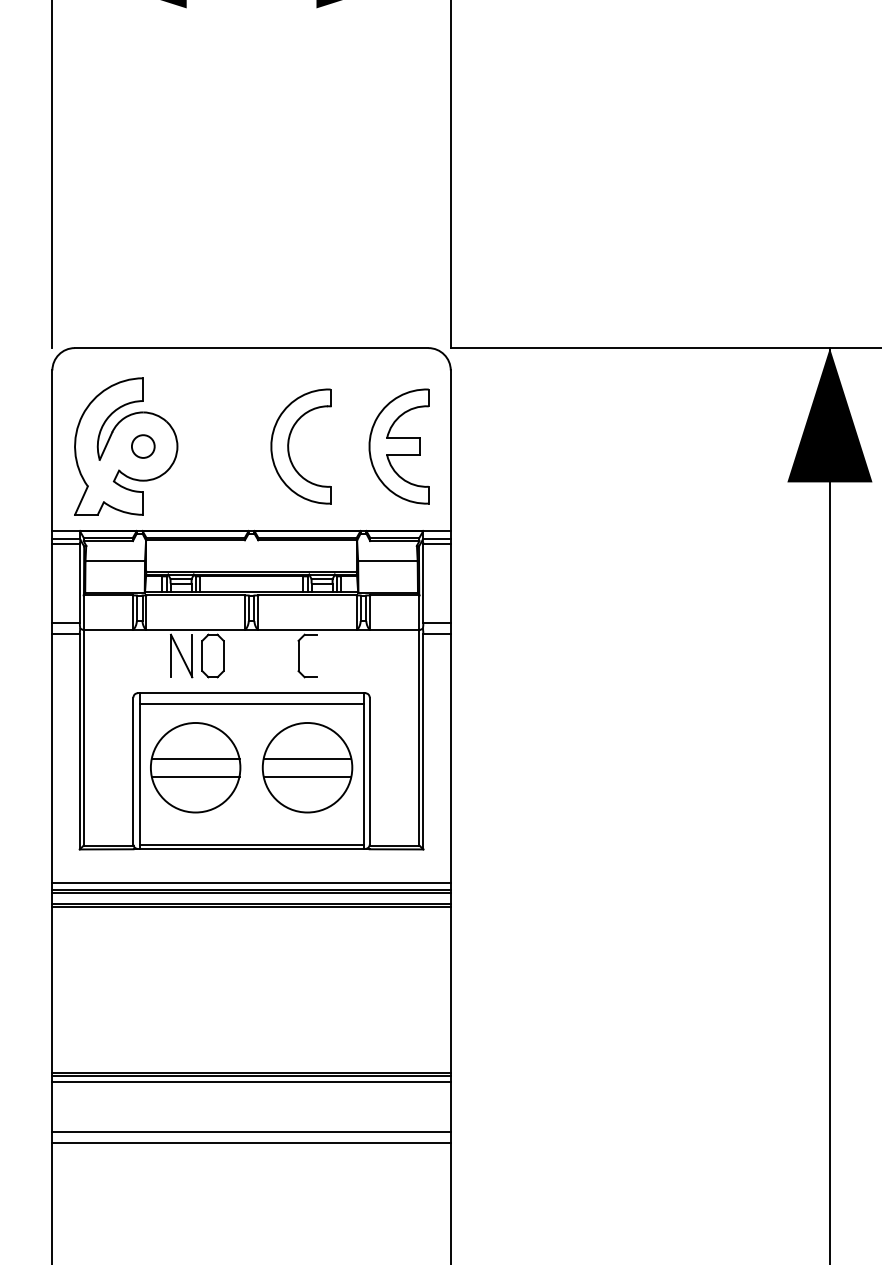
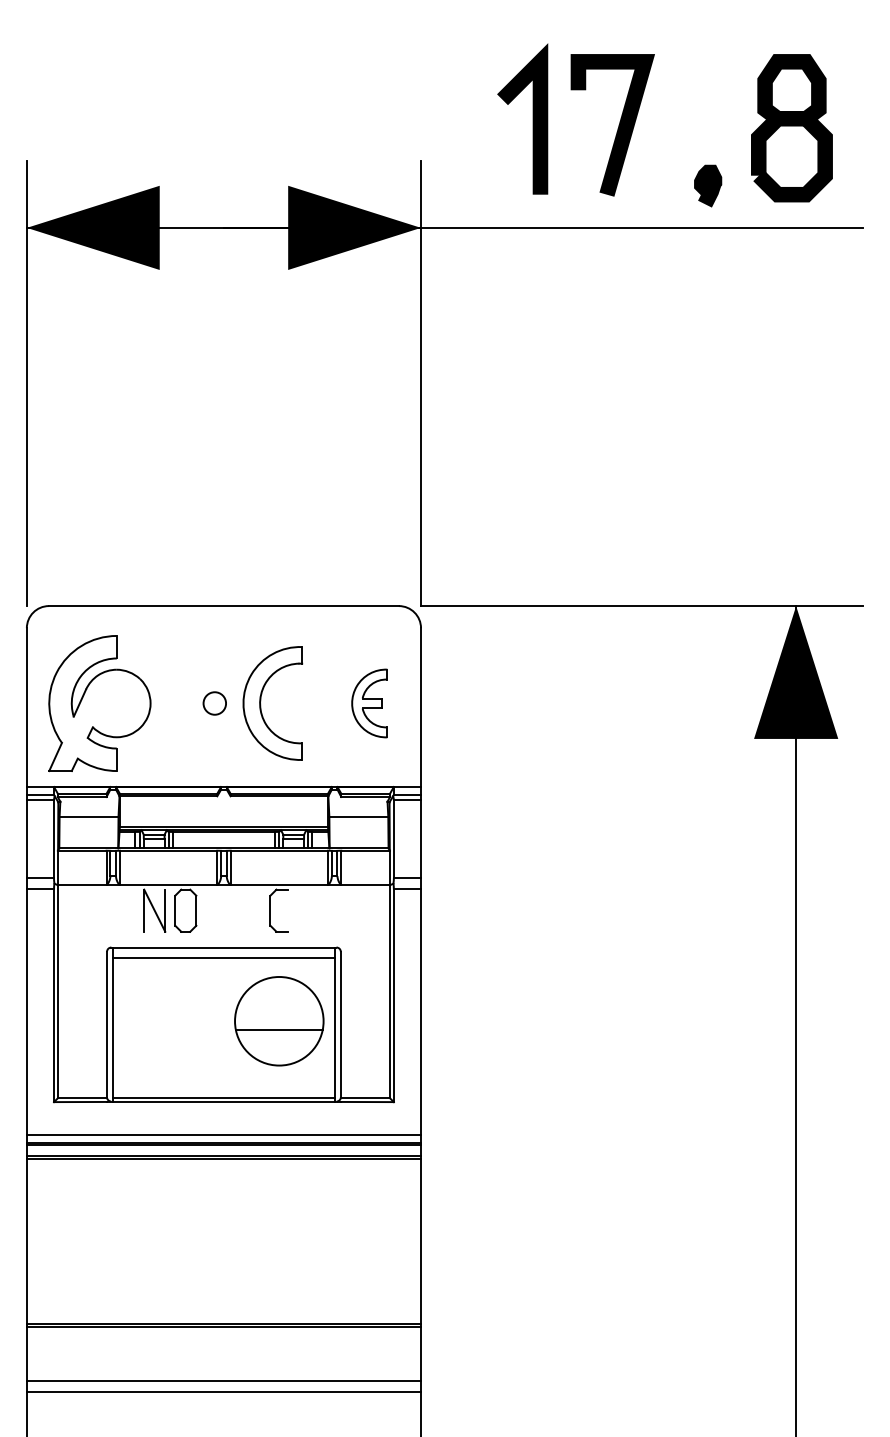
circle: (142, 446) -> (214, 703), moved
part: (398, 446) -> (369, 703), size x0.6
line: (306, 758) -> (278, 1012), removed
part: (195, 767) -> (168, 1021), removed
line: (251, 1082) -> (223, 1332), removed

